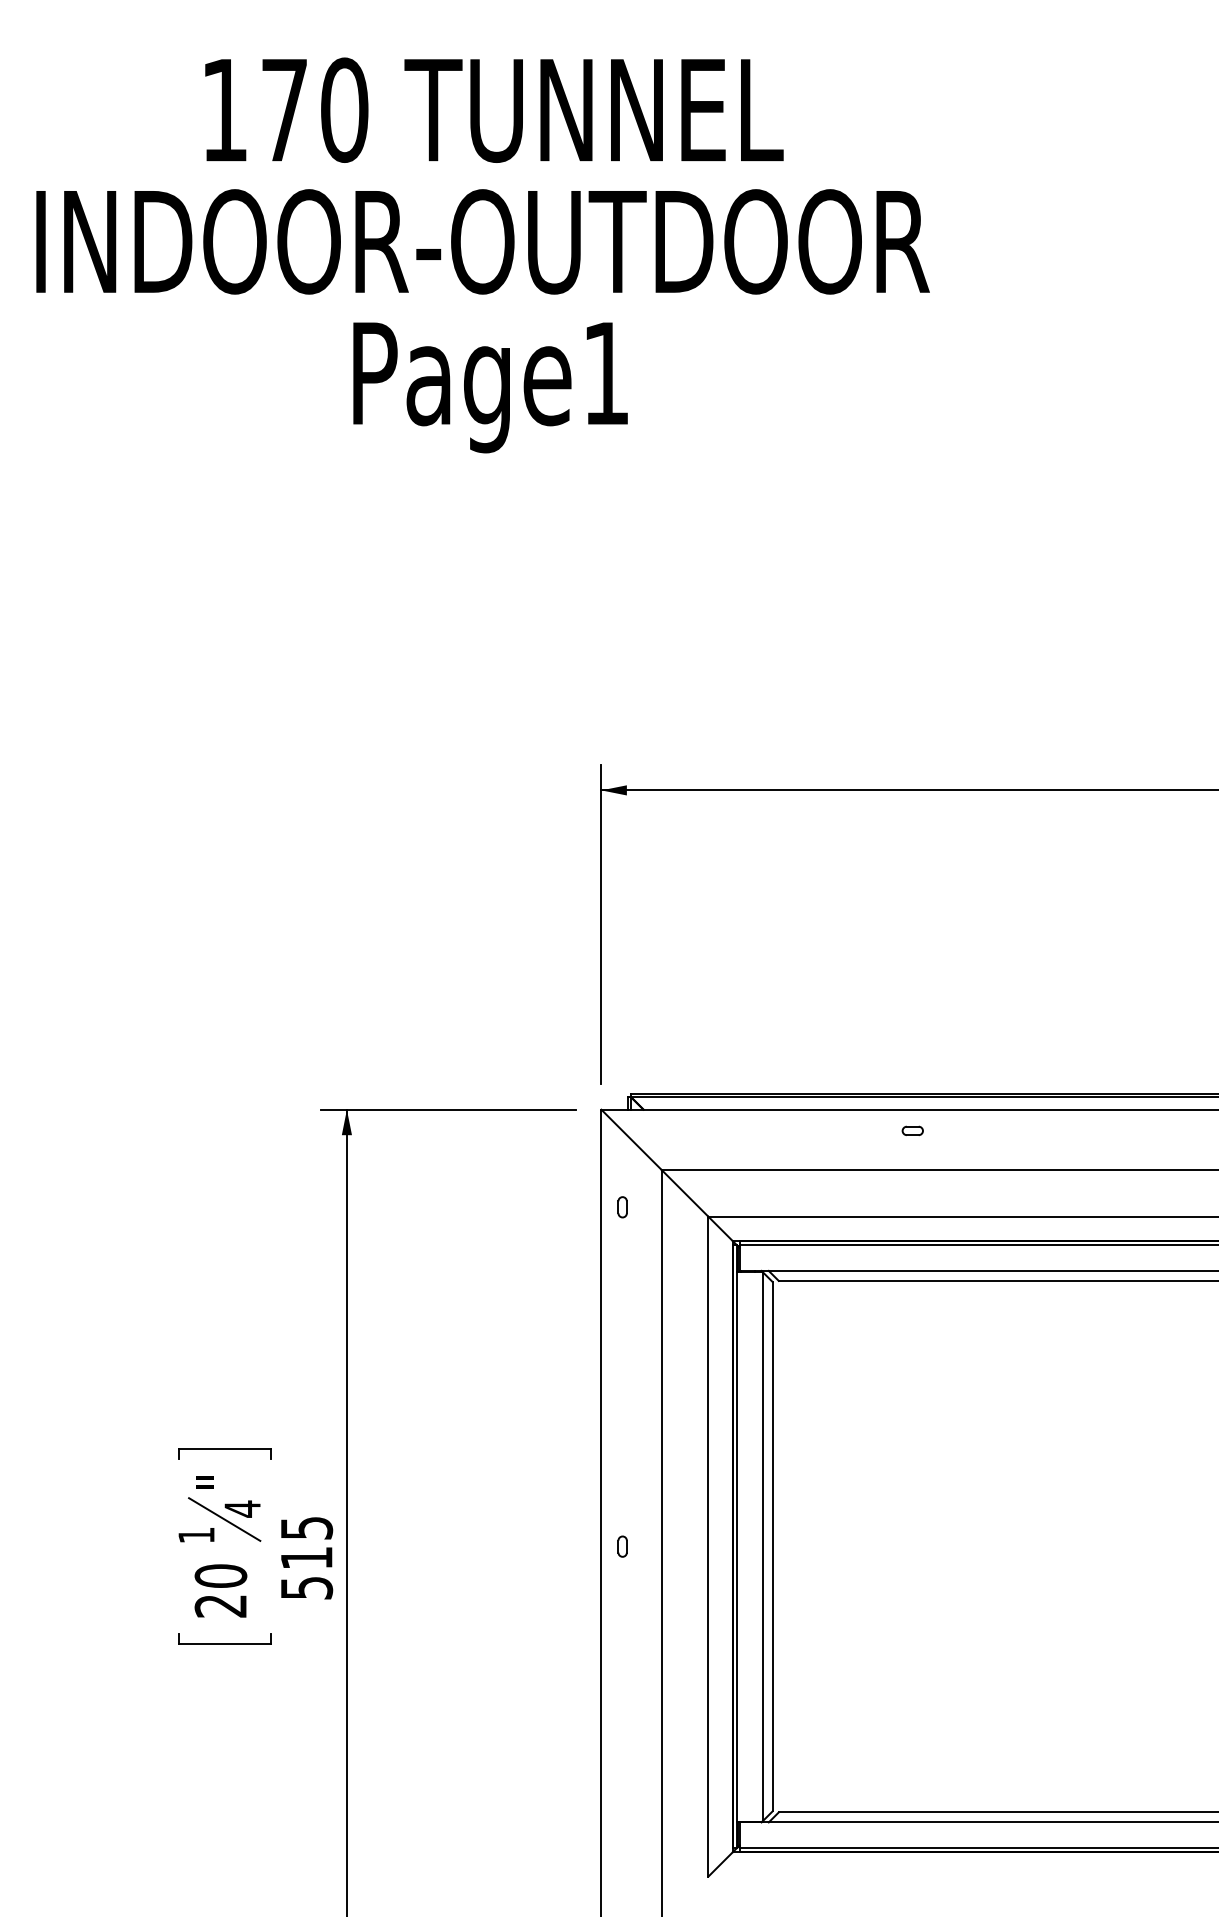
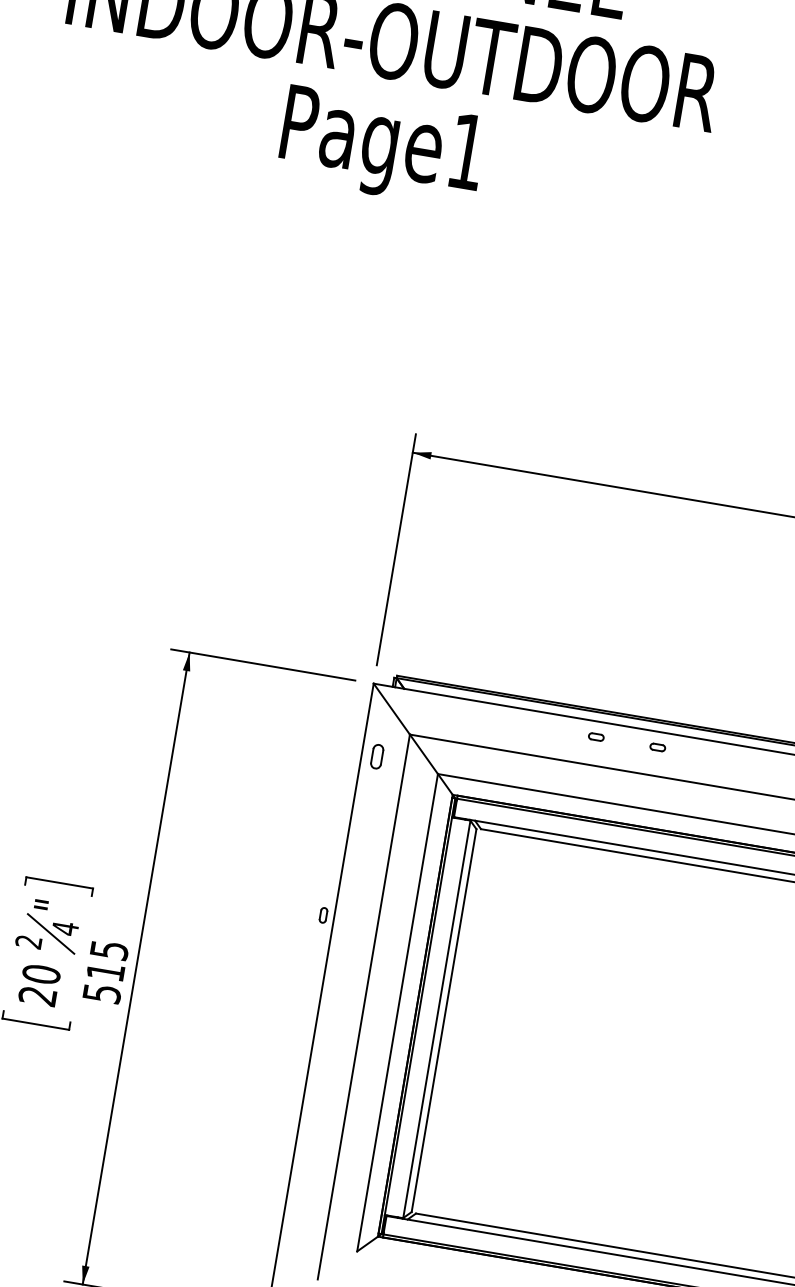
part: (997, 1130) -> (657, 747), added
part: (622, 1207) -> (376, 756), size x1.6
text: (196, 1535) -> (28, 942), 1 -> 2
part: (622, 1546) -> (323, 915), moved

